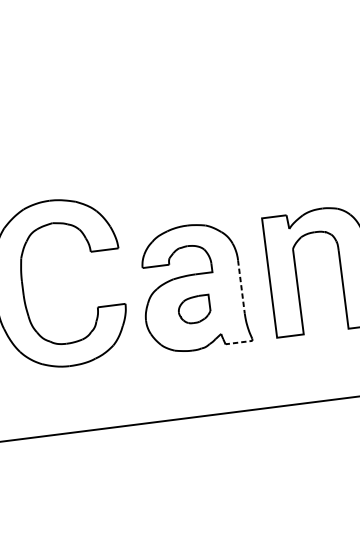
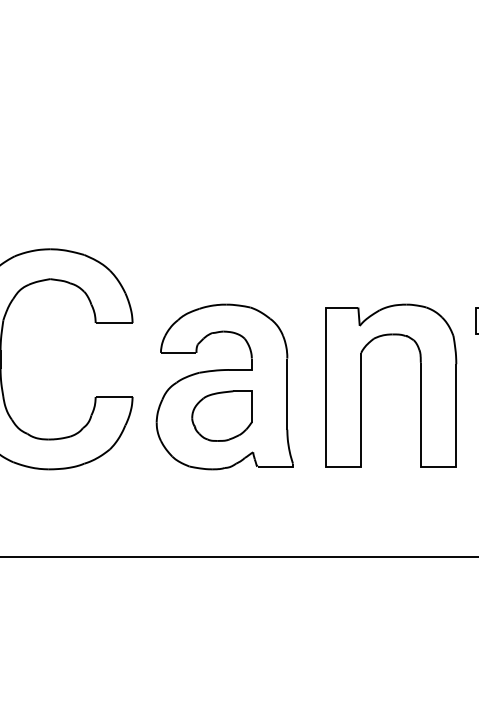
line: (241, 287) -> (287, 394), dashed -> solid
part: (194, 309) -> (221, 415), size x1.43
line: (240, 342) -> (277, 466), dashed -> solid

